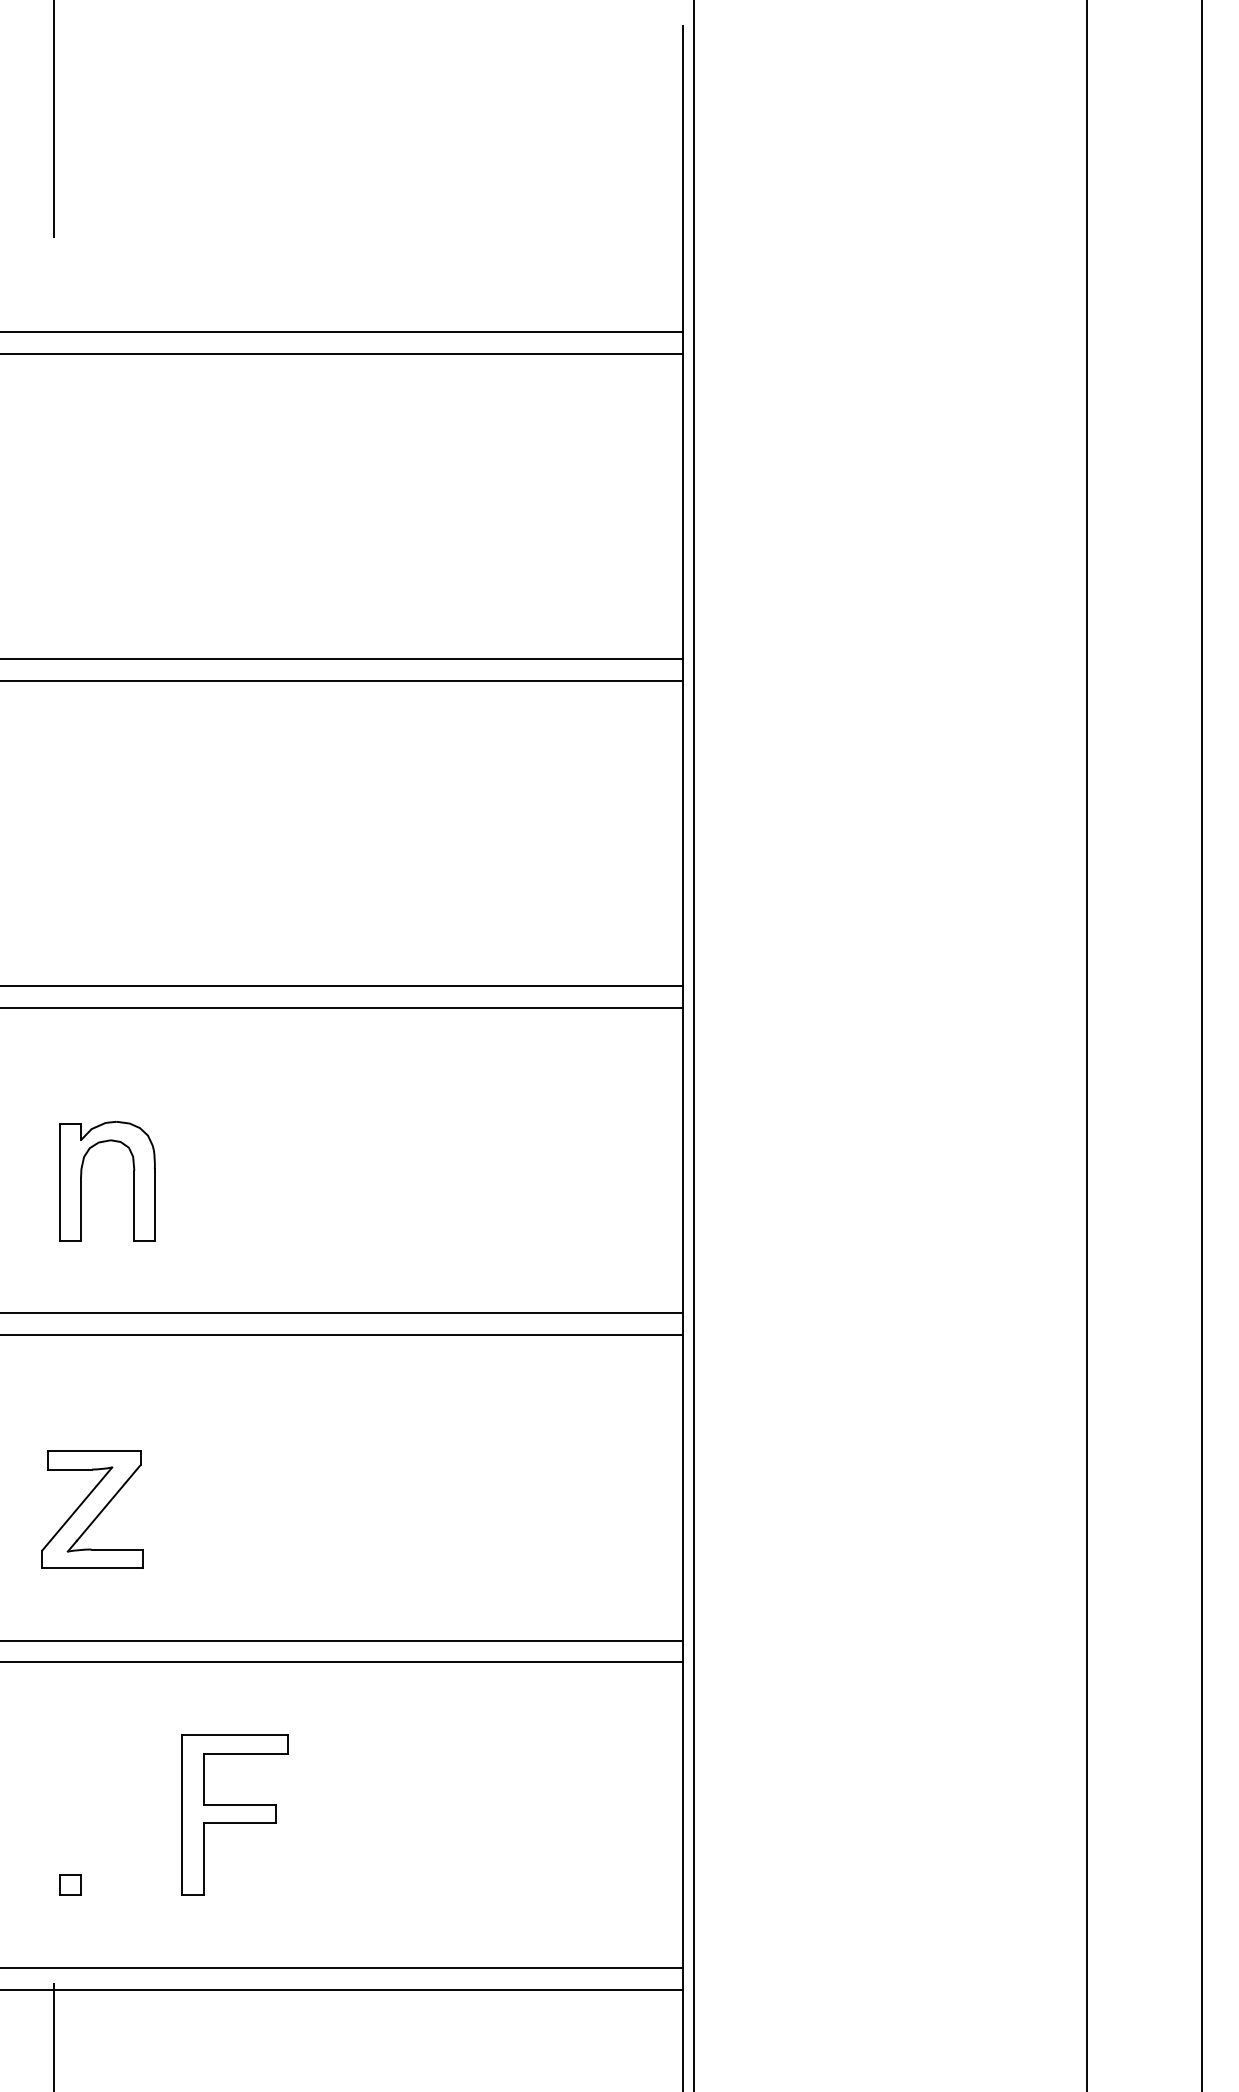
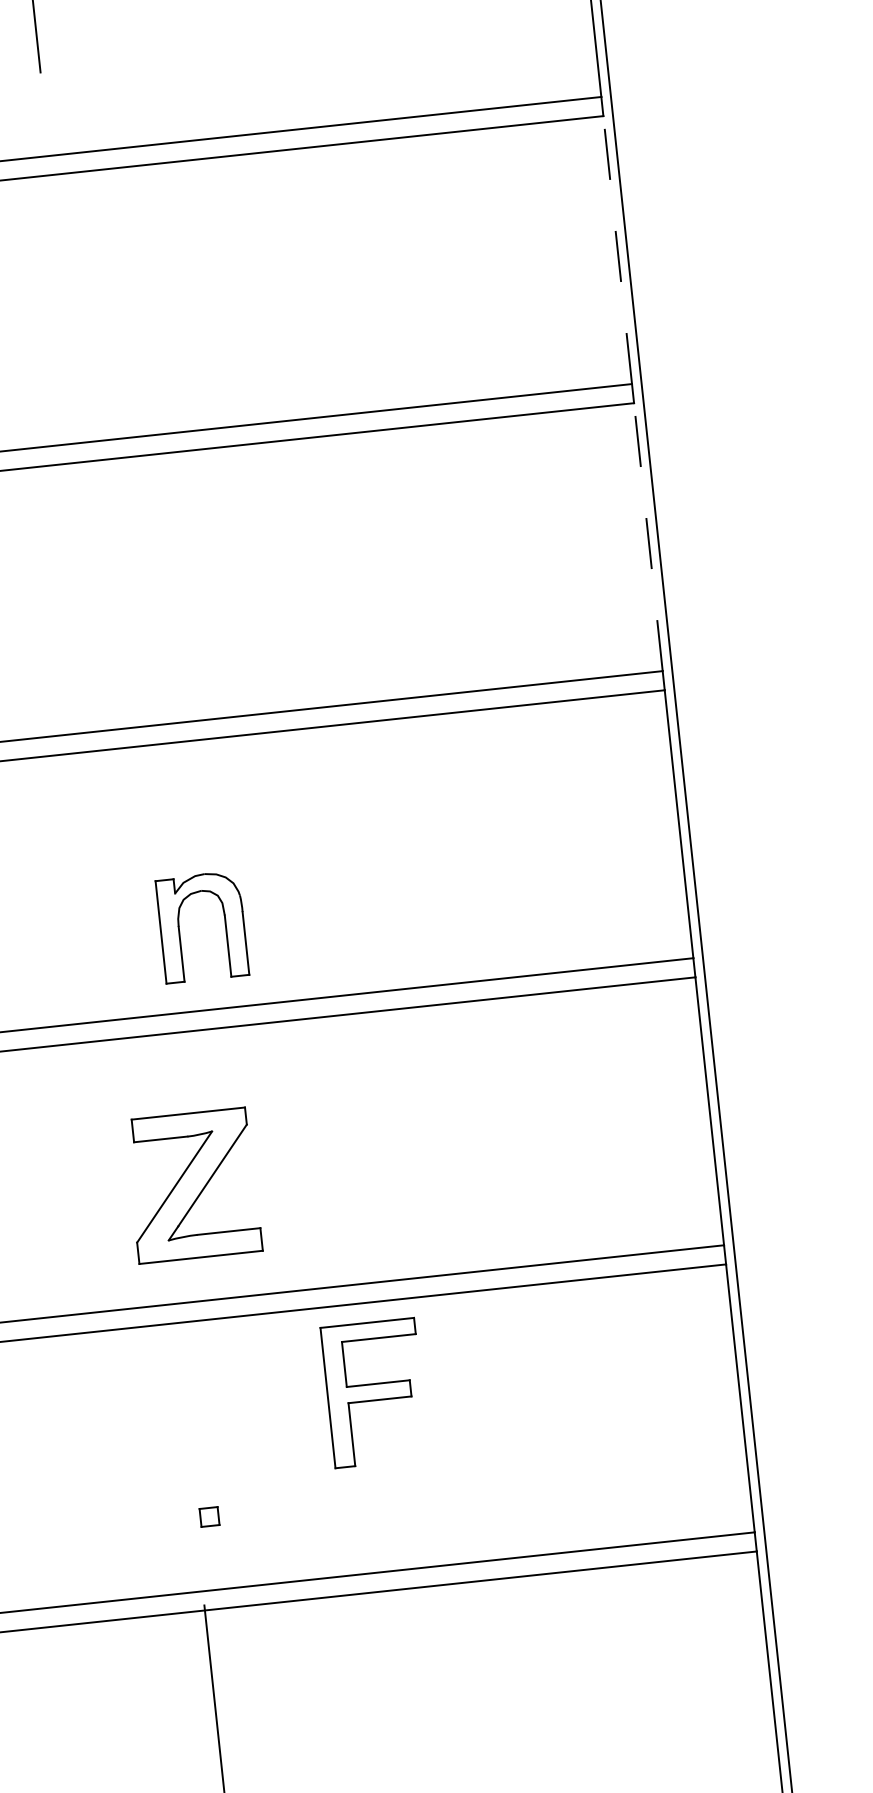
line: (683, 506) -> (617, 250), solid -> dashed
line: (683, 833) -> (648, 537), solid -> dashed
part: (82, 1174) -> (179, 923), moved
part: (92, 1509) -> (193, 1185), size x1.4
part: (234, 1814) -> (374, 1392), moved

